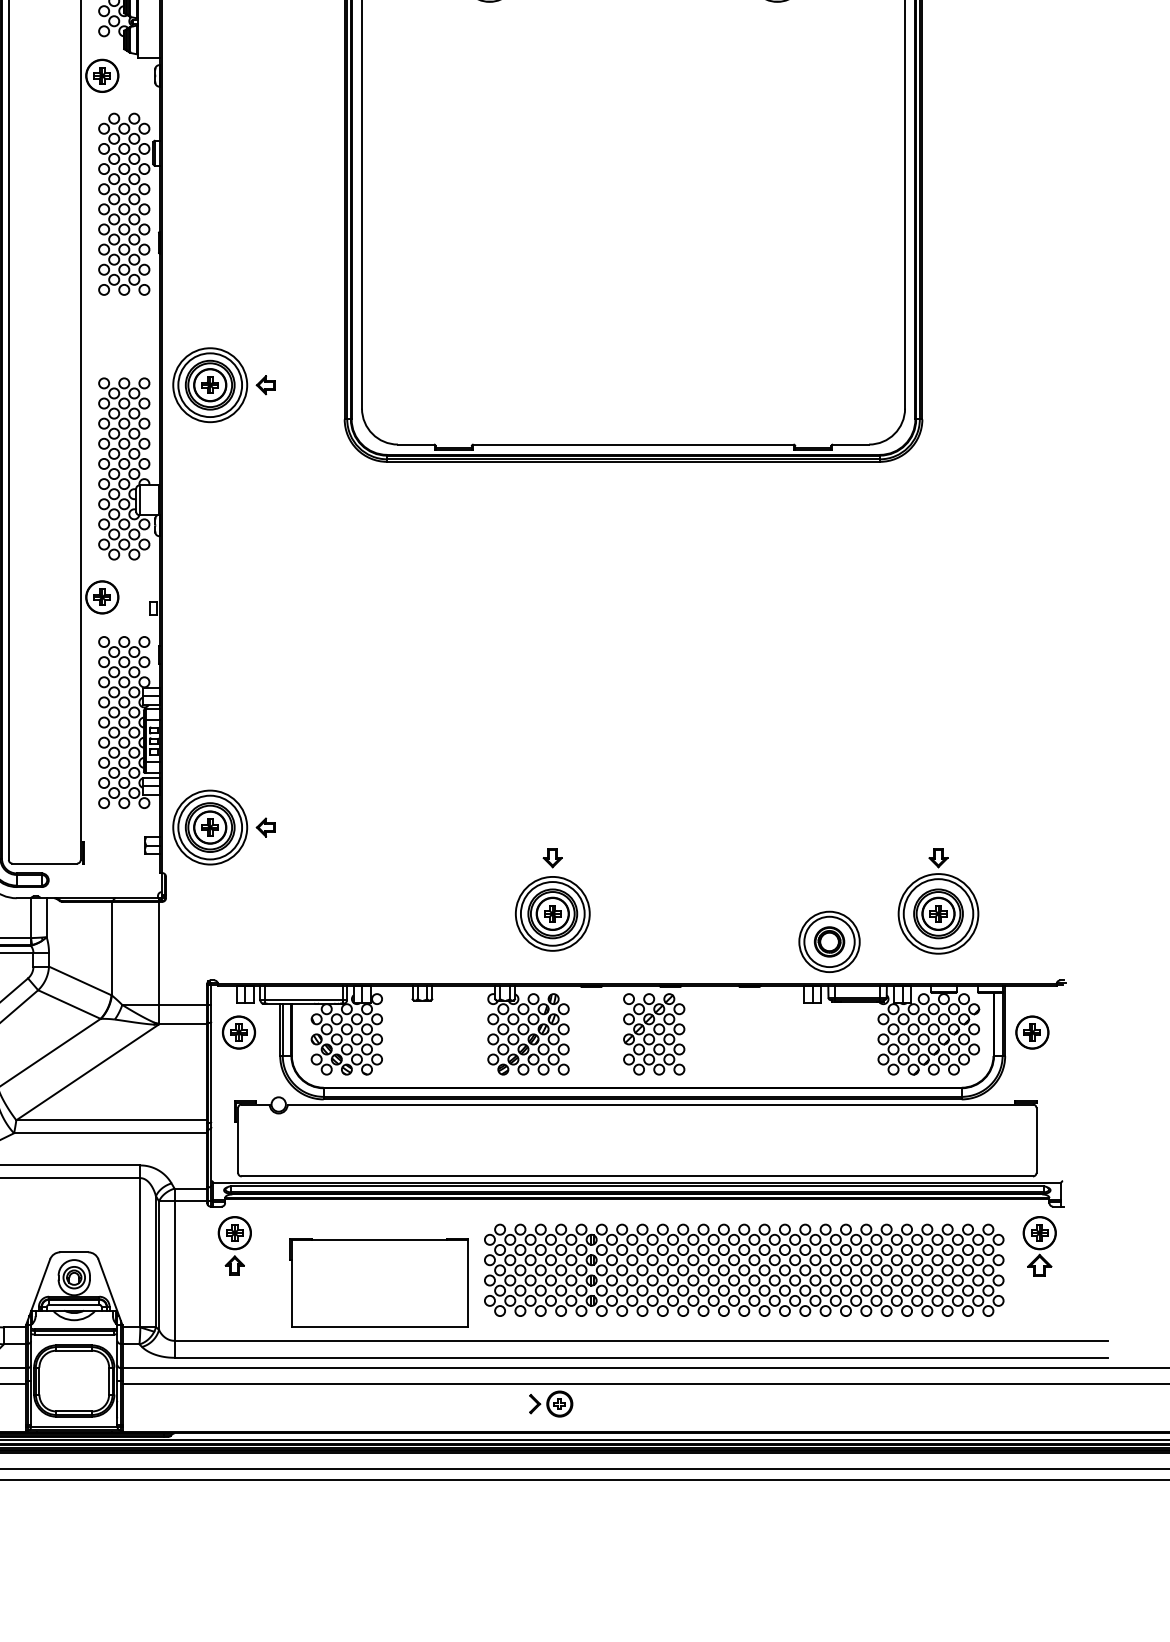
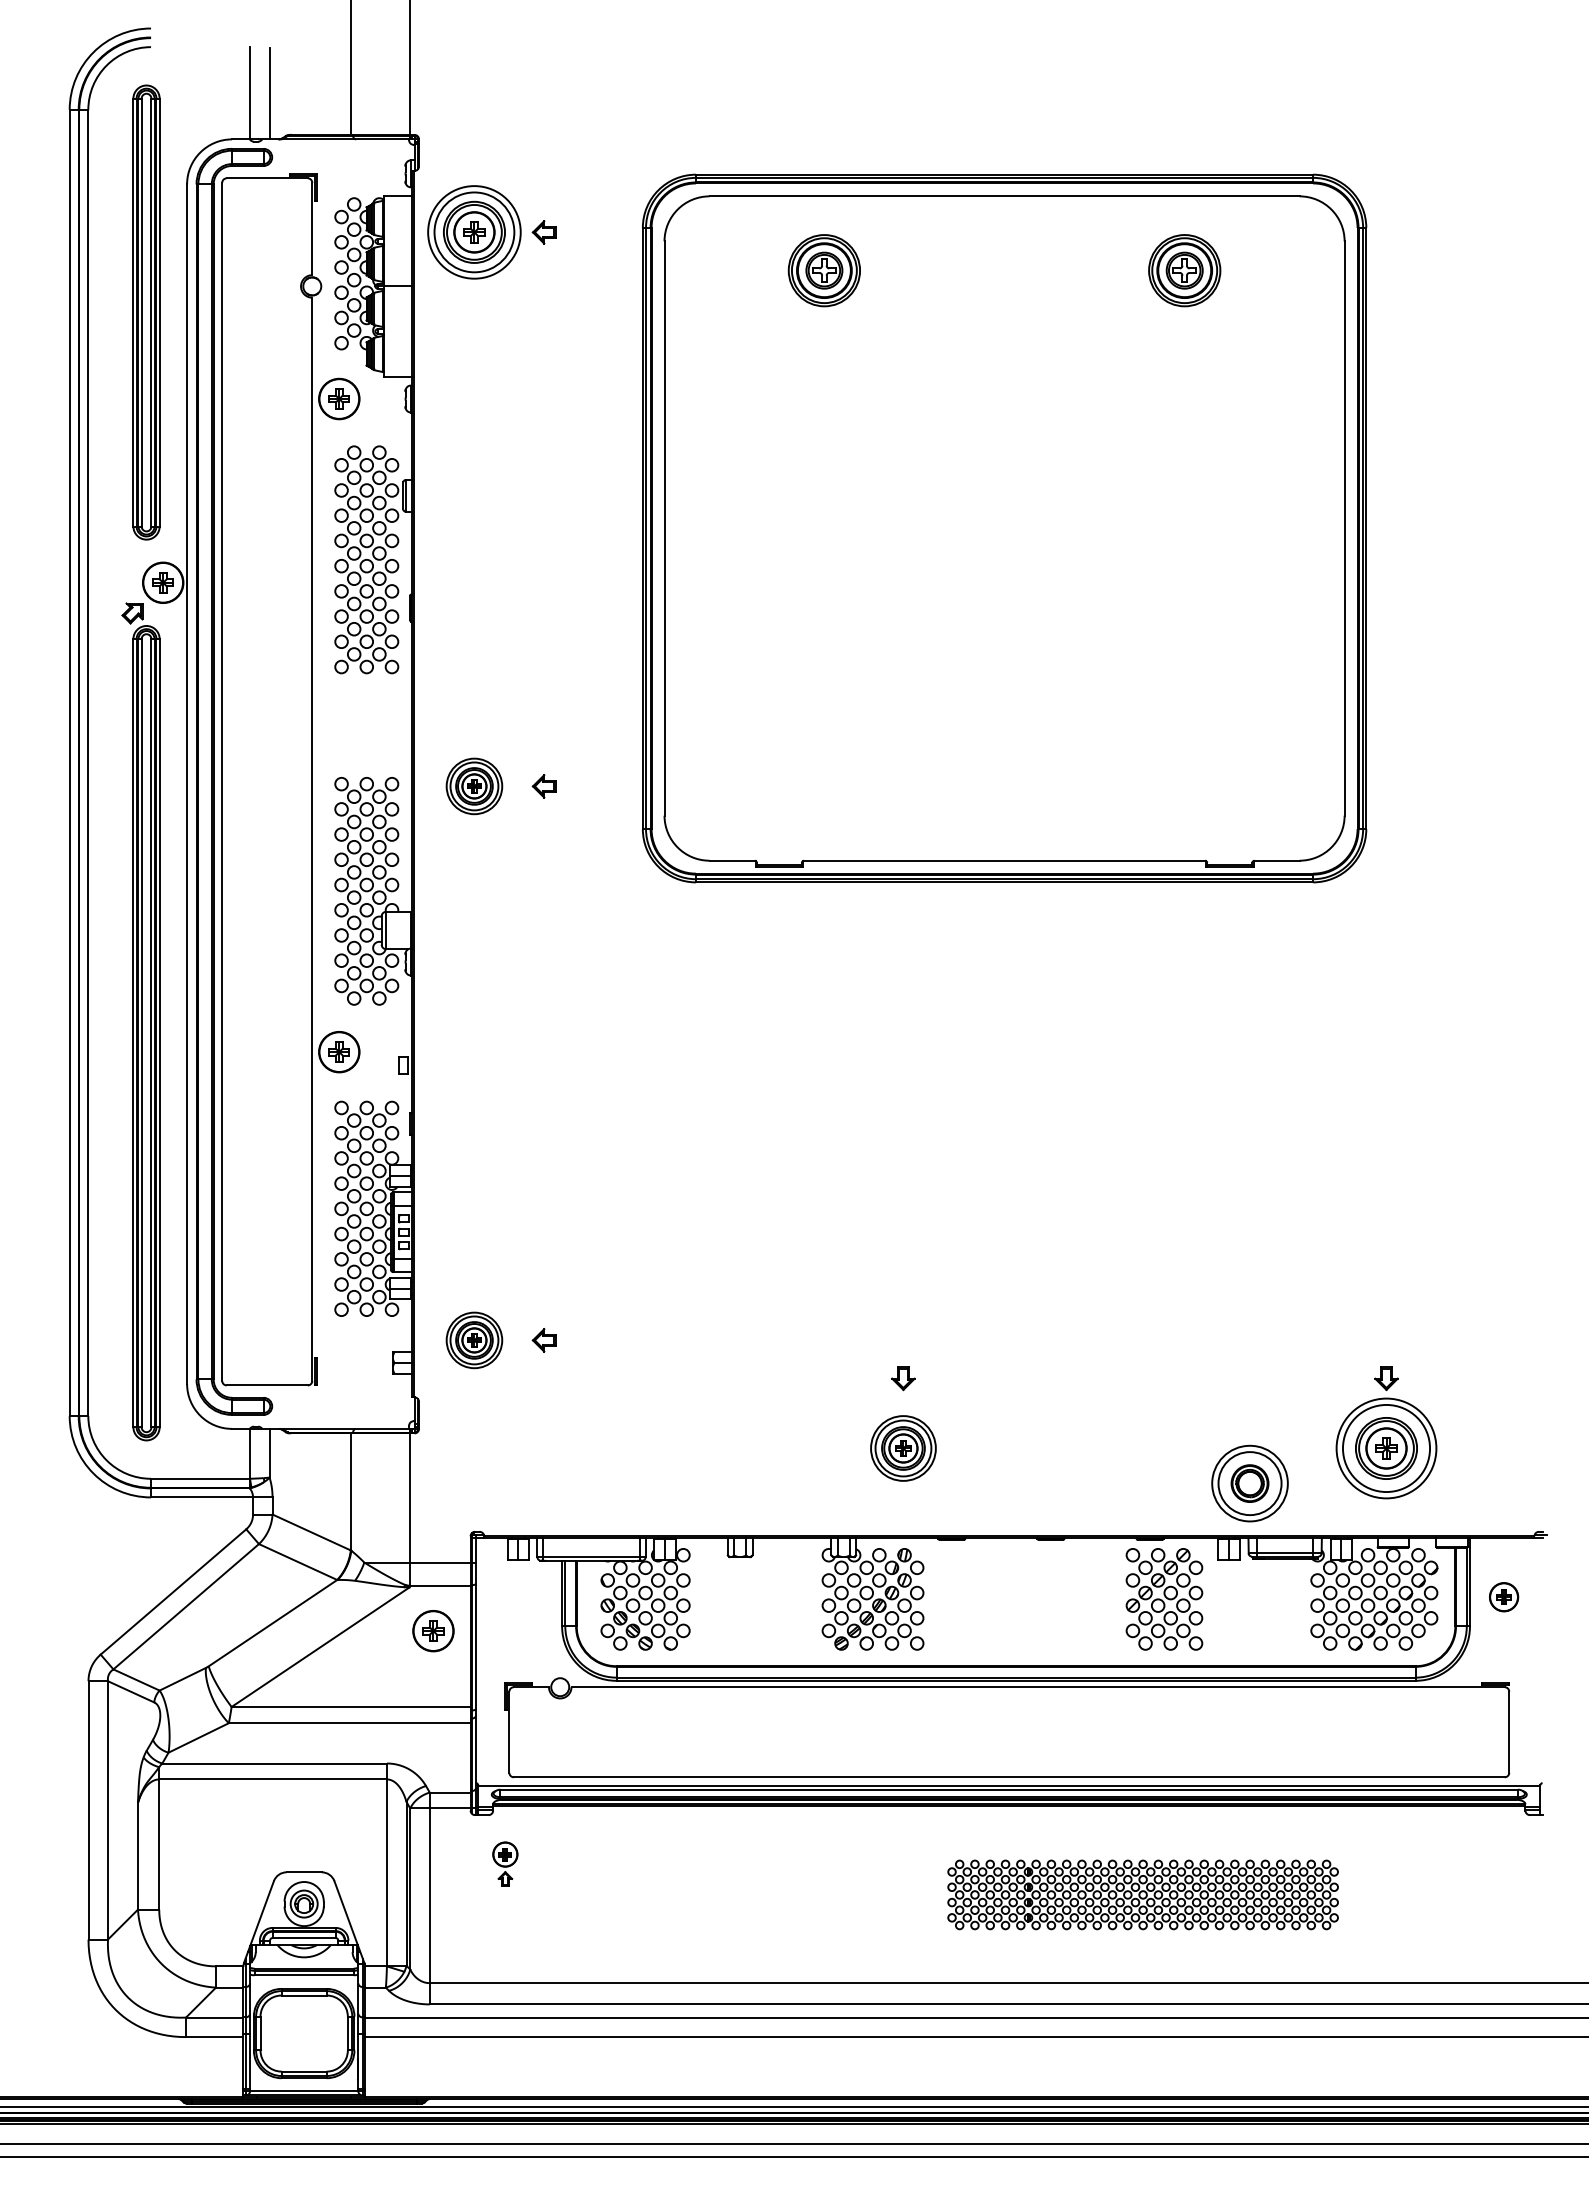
part: (210, 385) -> (474, 786), size x0.6
part: (210, 827) -> (474, 1340), size x0.6
part: (552, 913) -> (903, 1448), size x0.7
part: (239, 1032) -> (433, 1631), moved
part: (1031, 1032) -> (1503, 1597), size x0.7
part: (654, 1034) -> (1164, 1599), moved
part: (235, 1245) -> (505, 1863), size x0.6
part: (1039, 1246) -> (1513, 1864), removed
part: (743, 1270) -> (1142, 1894), size x0.6
part: (378, 1282) -> (685, 1910), removed
part: (551, 1403) -> (901, 2061), removed

